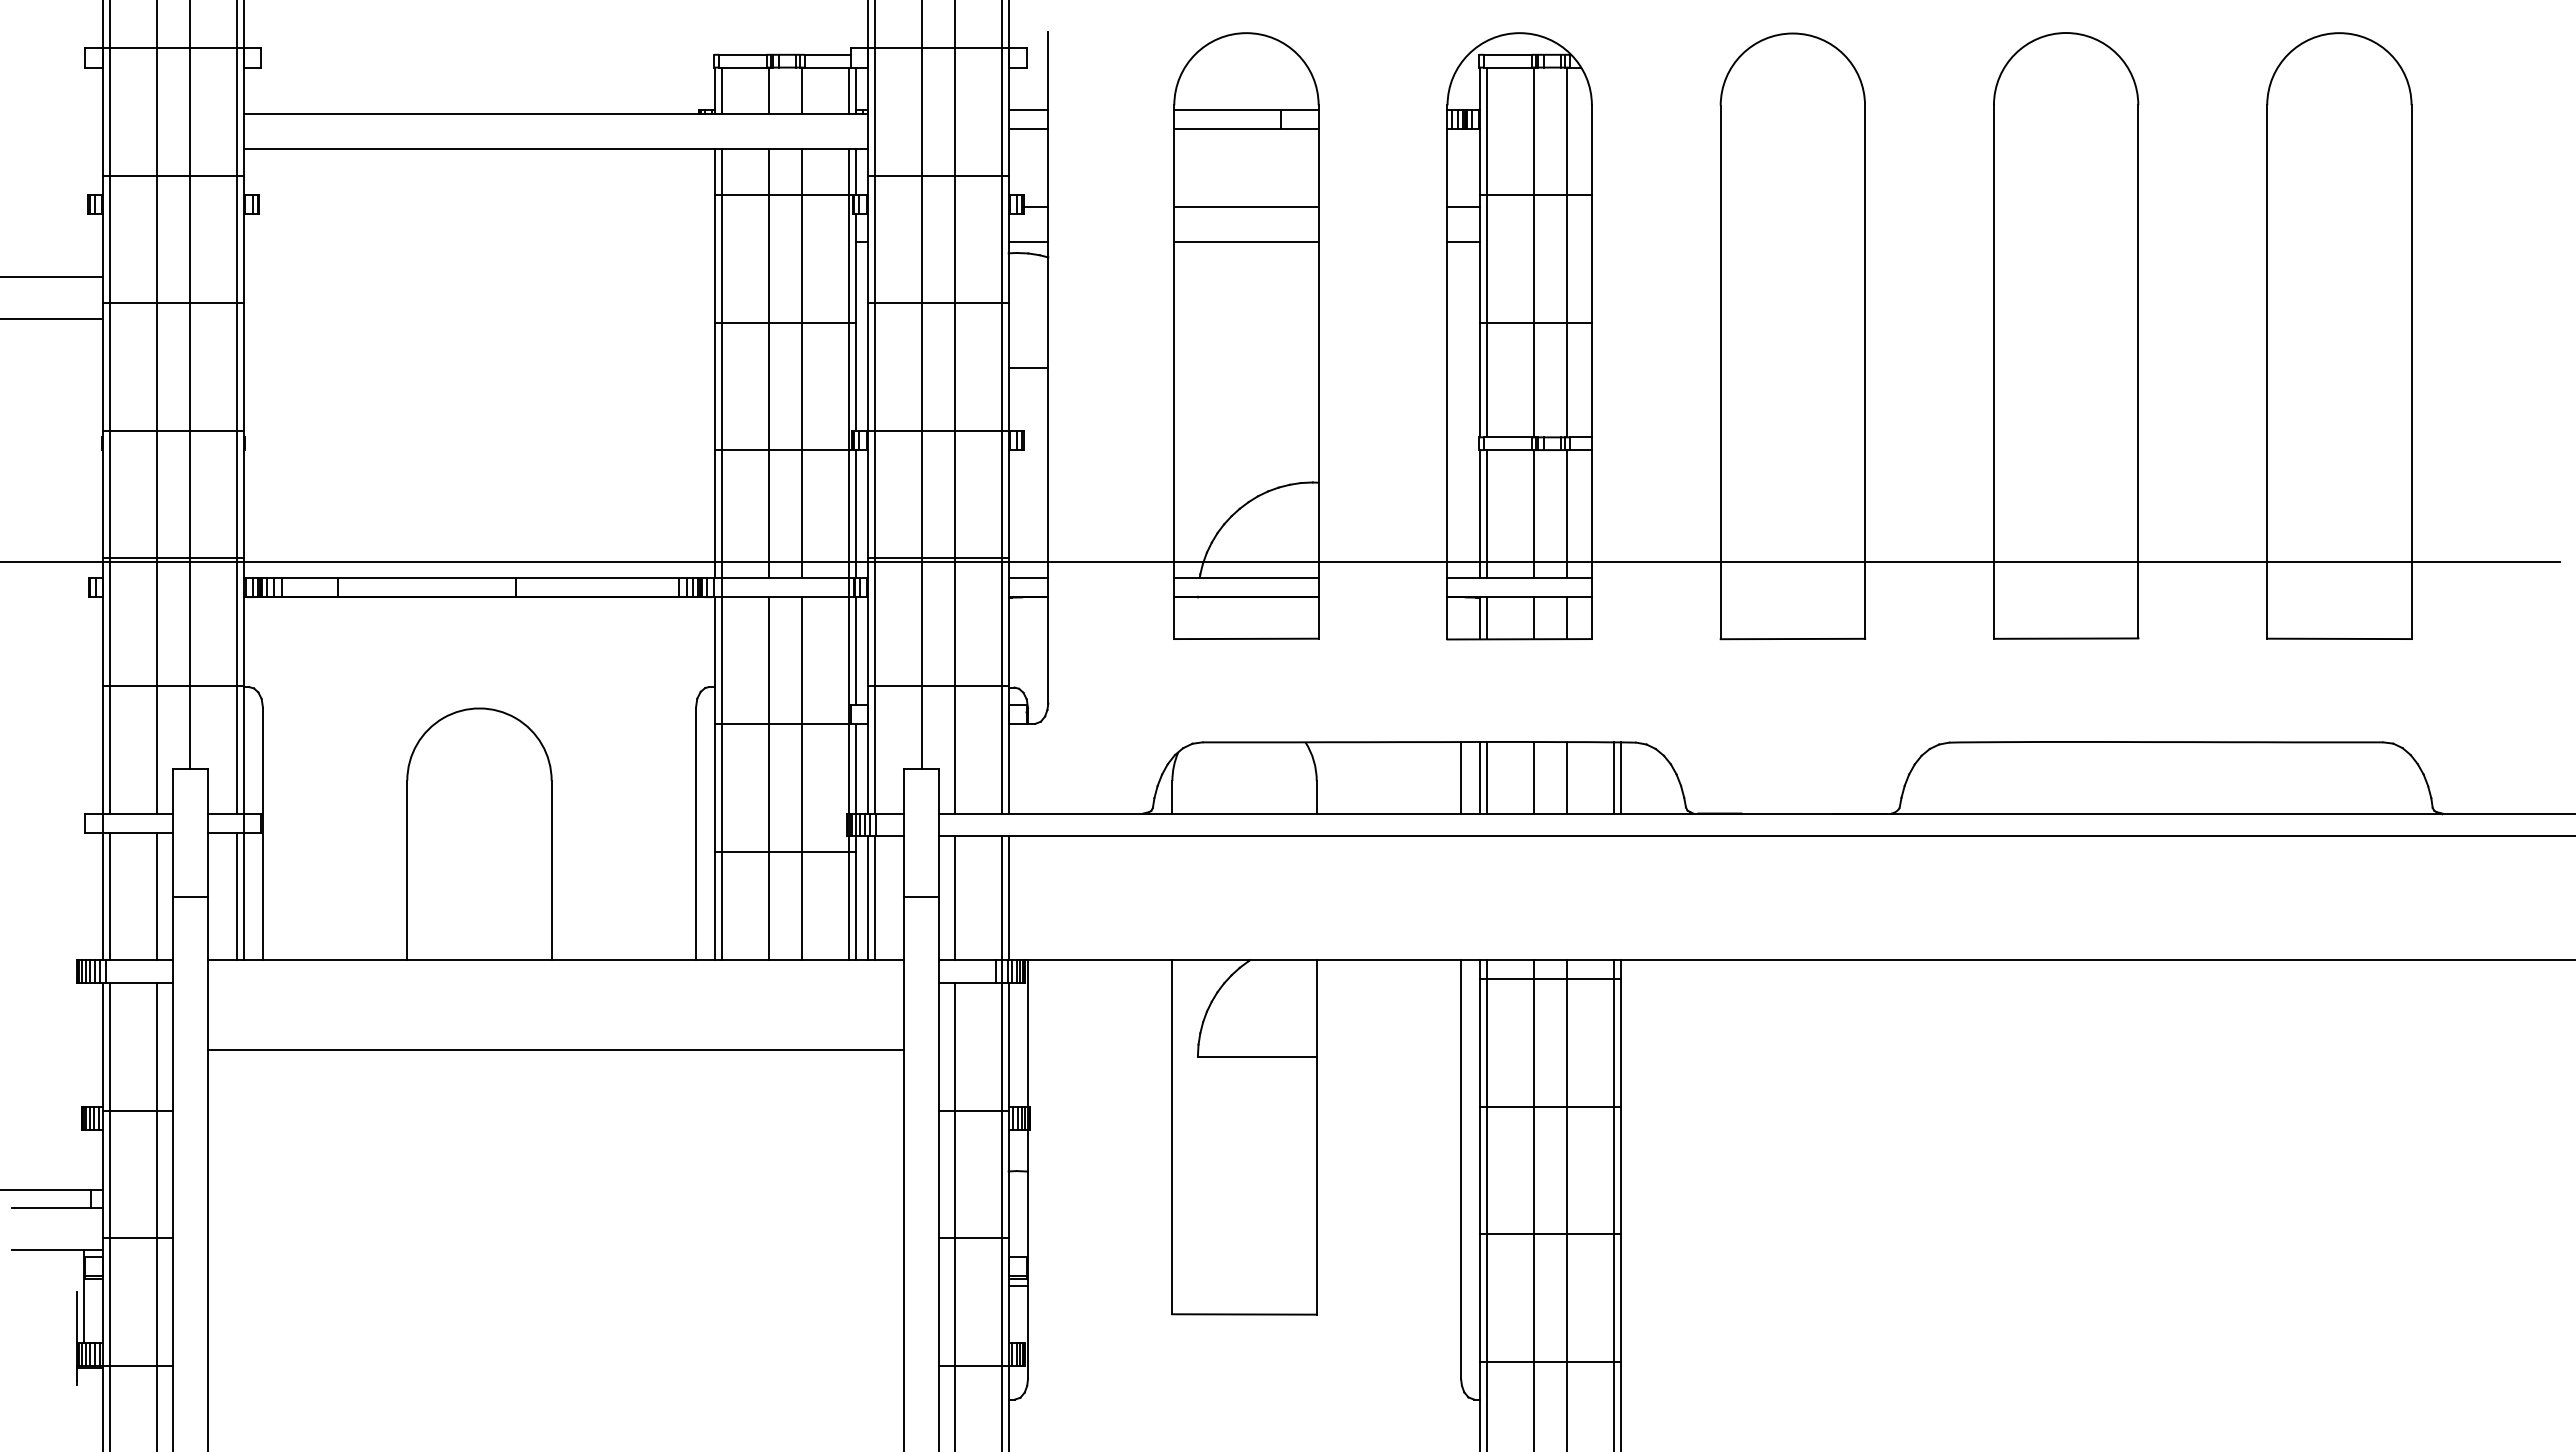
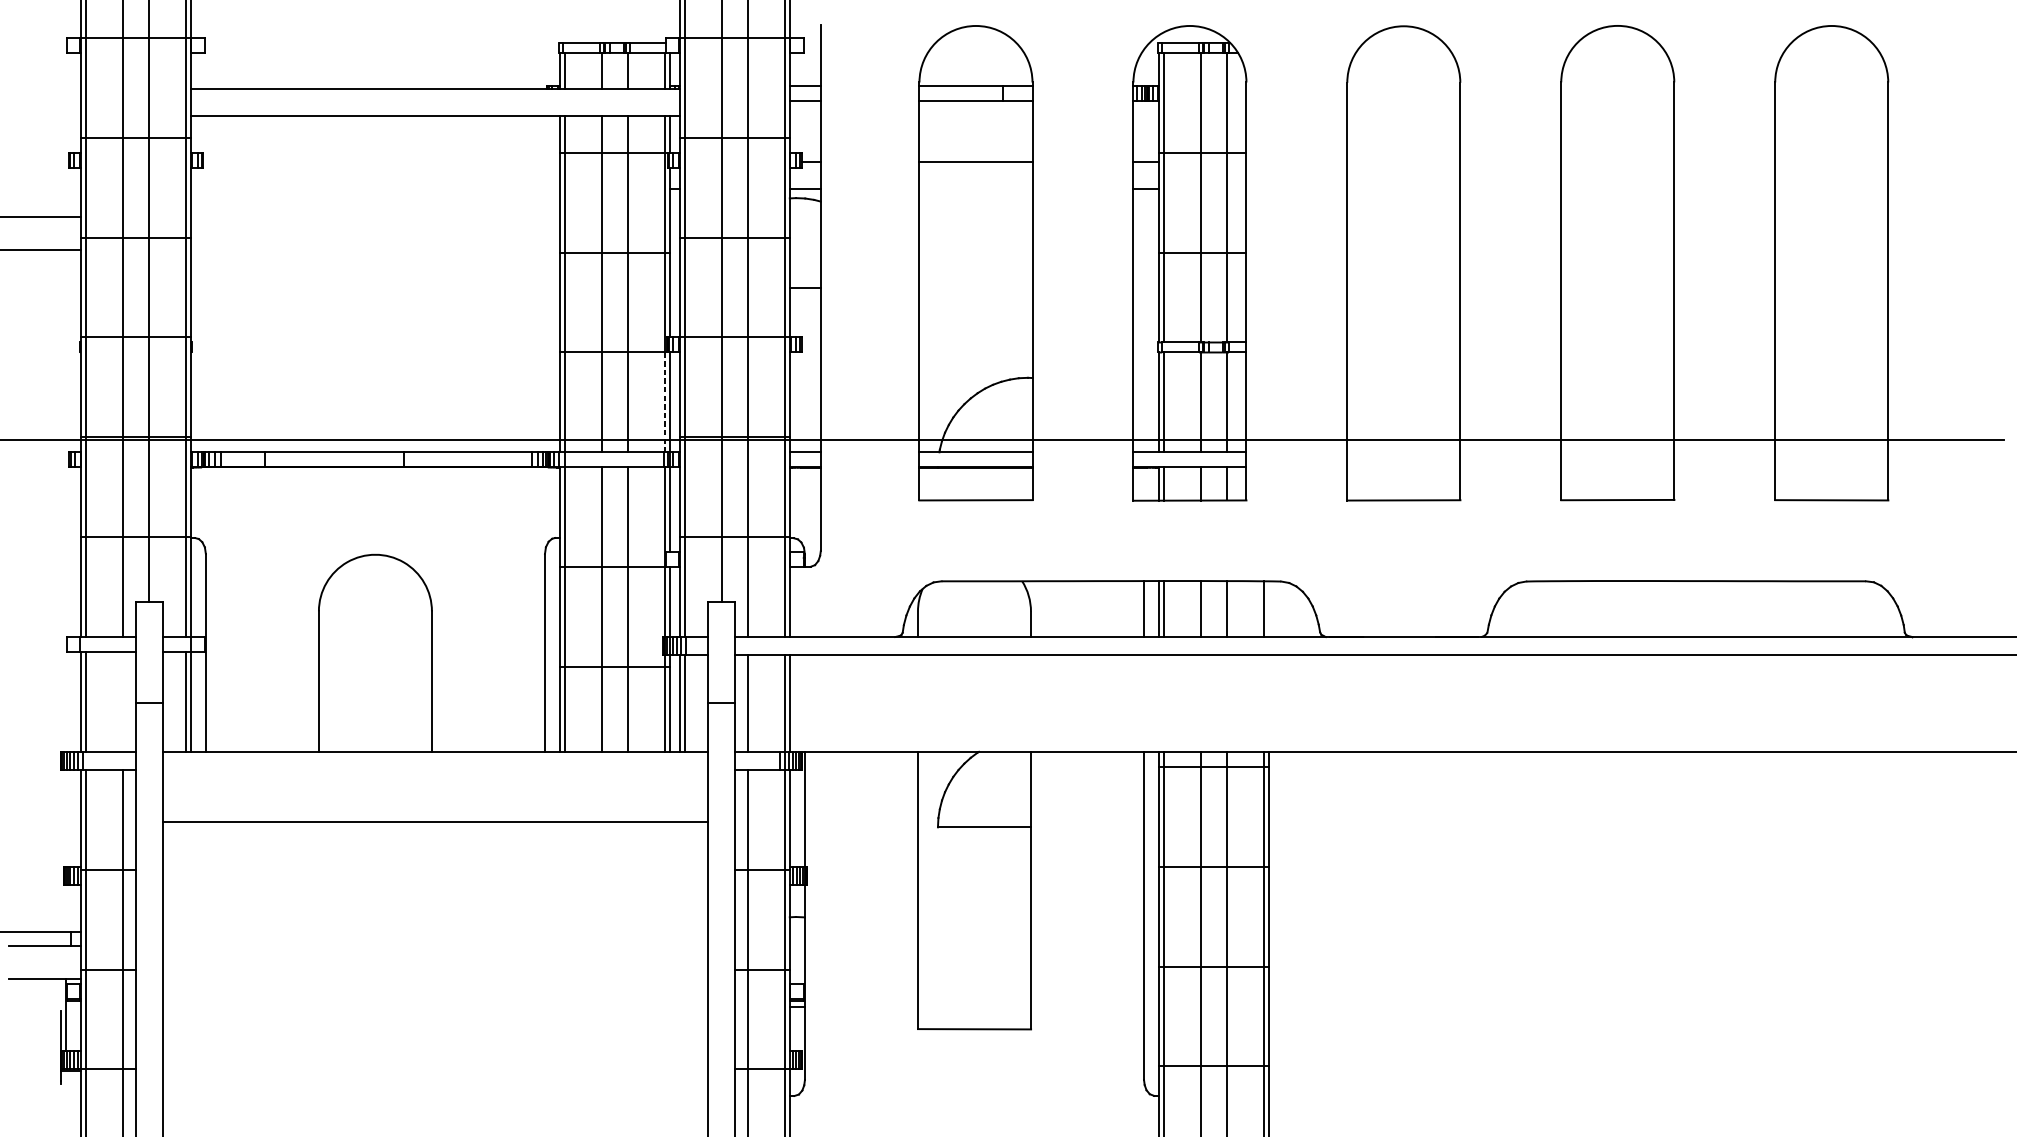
line: (1246, 241) -> (976, 189), removed
line: (849, 513) -> (665, 402), solid -> dashed
line: (1620, 777) -> (1268, 608), removed
line: (156, 896) -> (122, 702), removed

